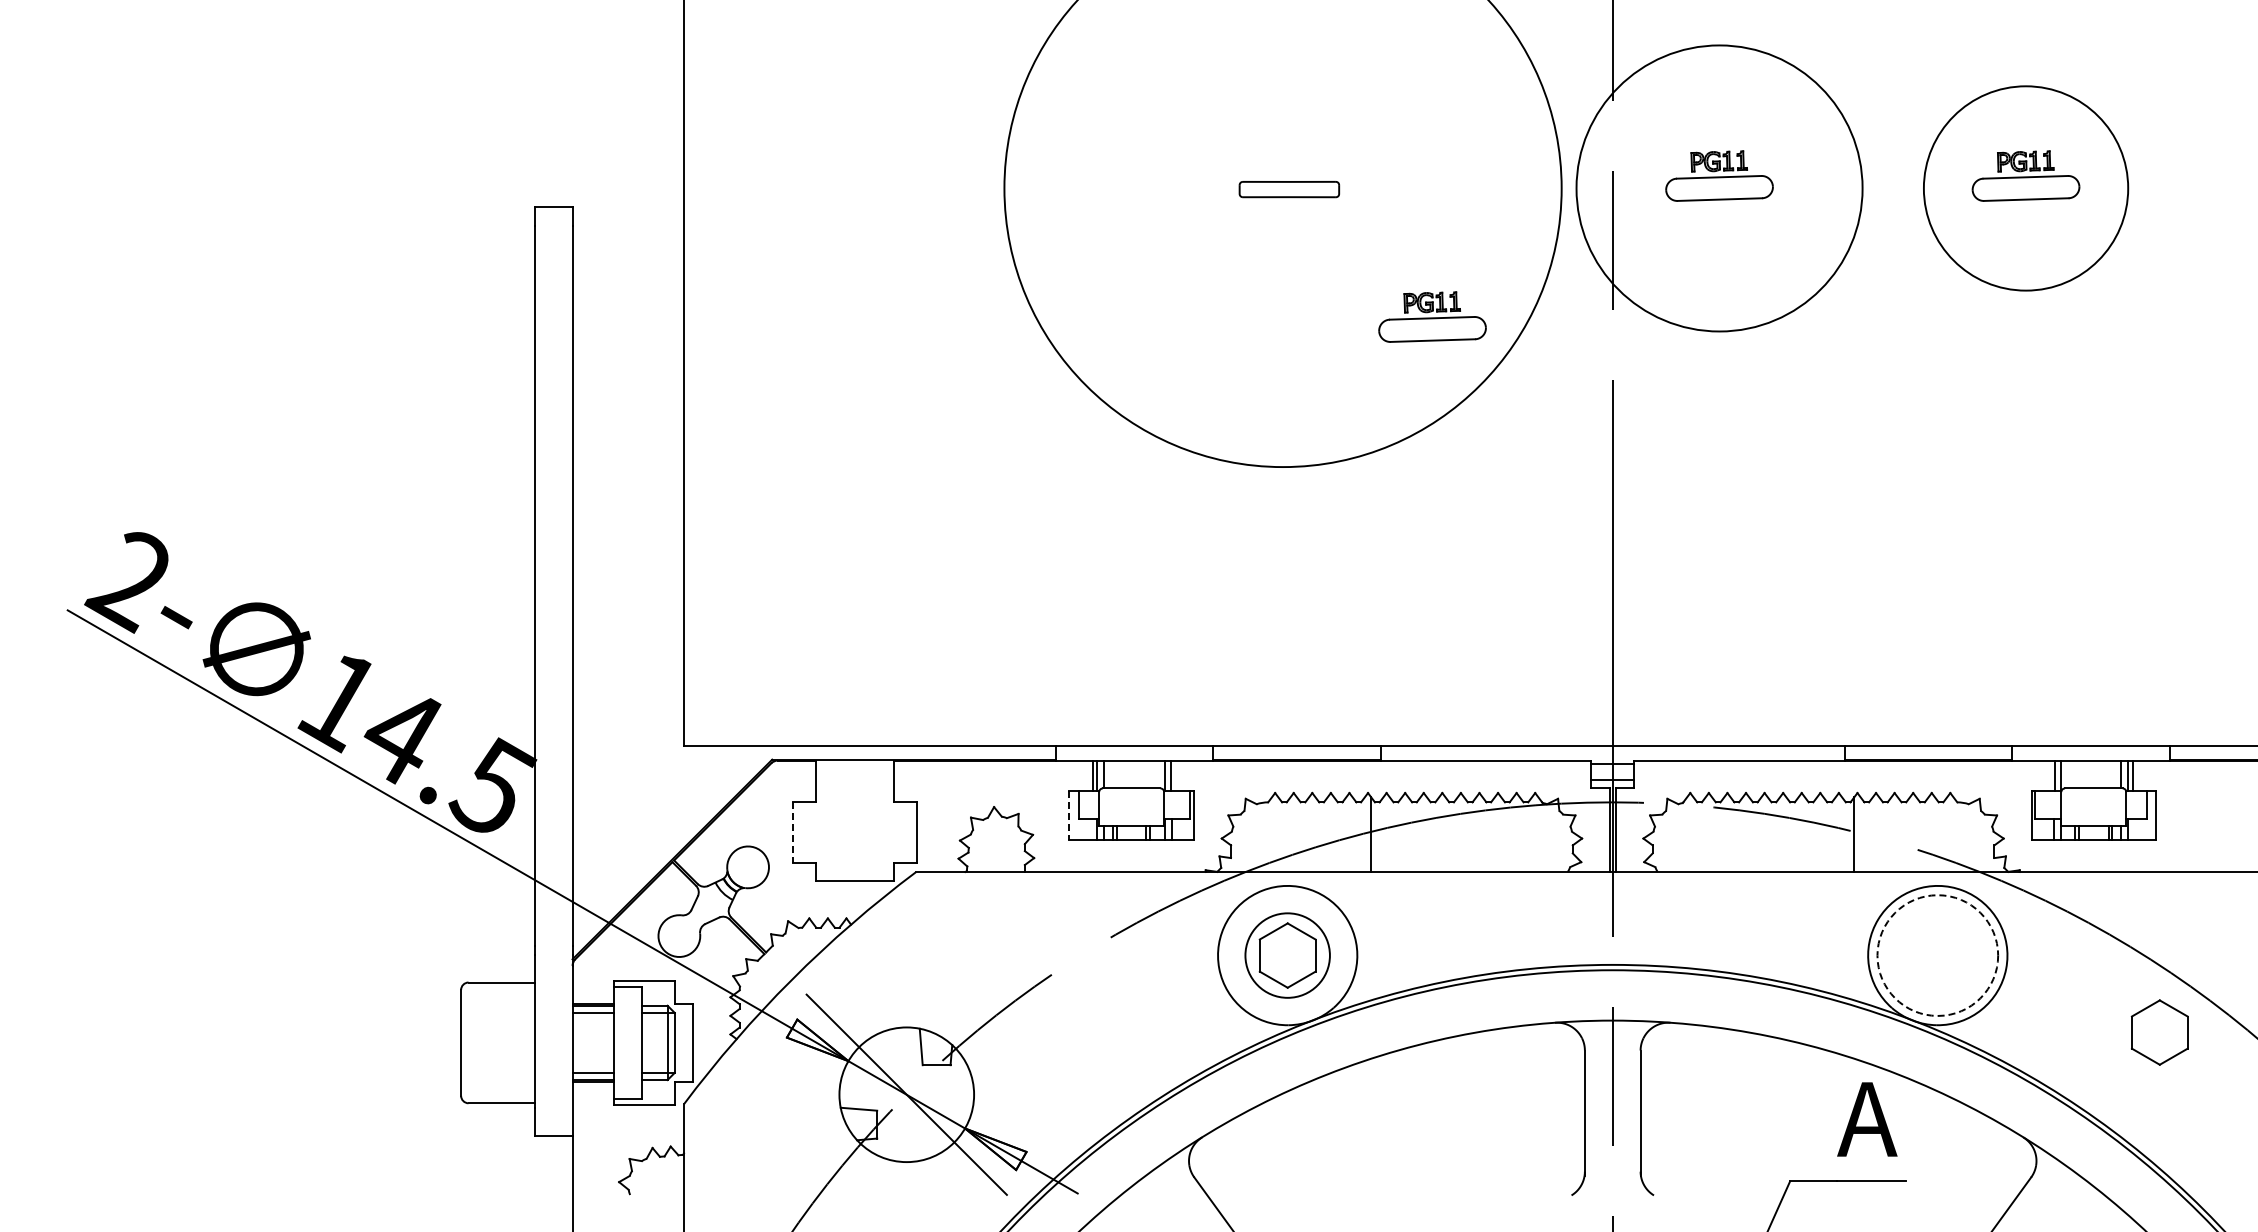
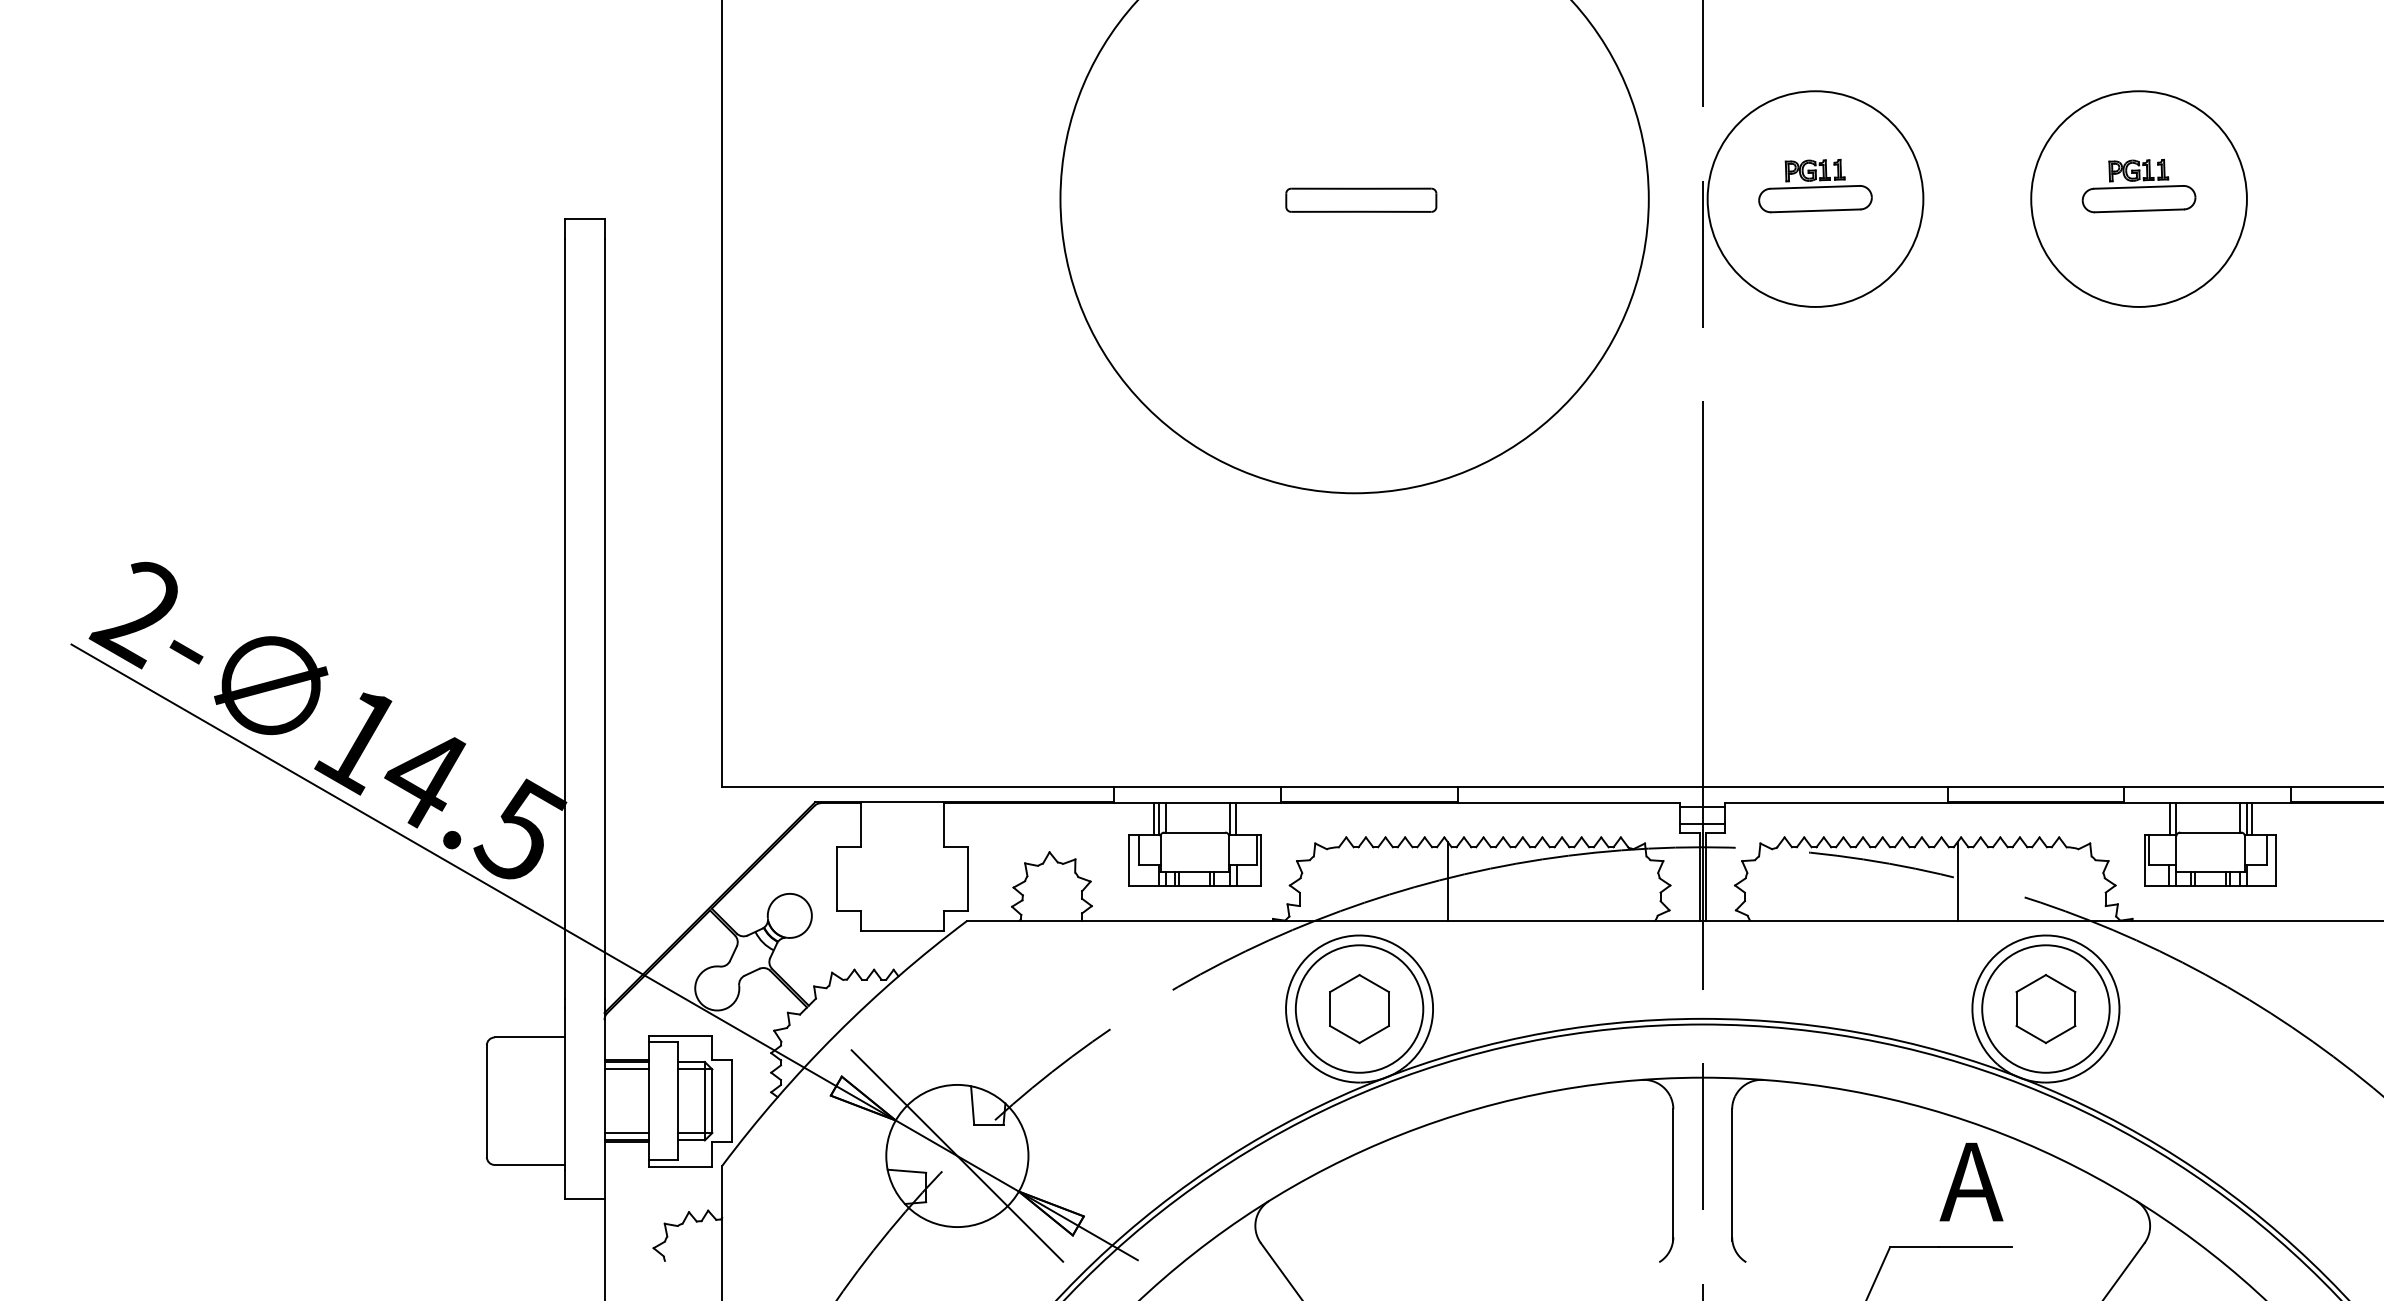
circle: (1719, 188) -> (1815, 199), size x0.71
part: (1289, 189) -> (1361, 200), size x1.43
part: (1432, 316) -> (1512, 334), removed
line: (1069, 815) -> (1129, 861), dashed -> solid
line: (792, 833) -> (836, 880), dashed -> solid
circle: (1287, 955) -> (1359, 1008), size x1.43
circle: (1937, 955) -> (2045, 1008), dashed -> solid
part: (2159, 1032) -> (2045, 1008), moved

